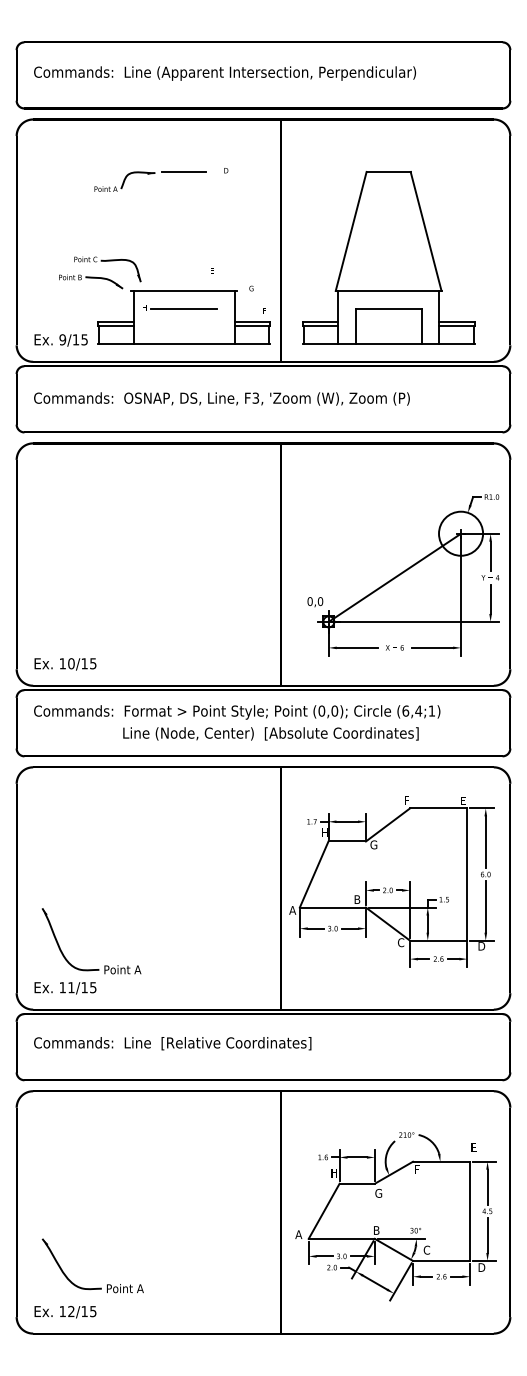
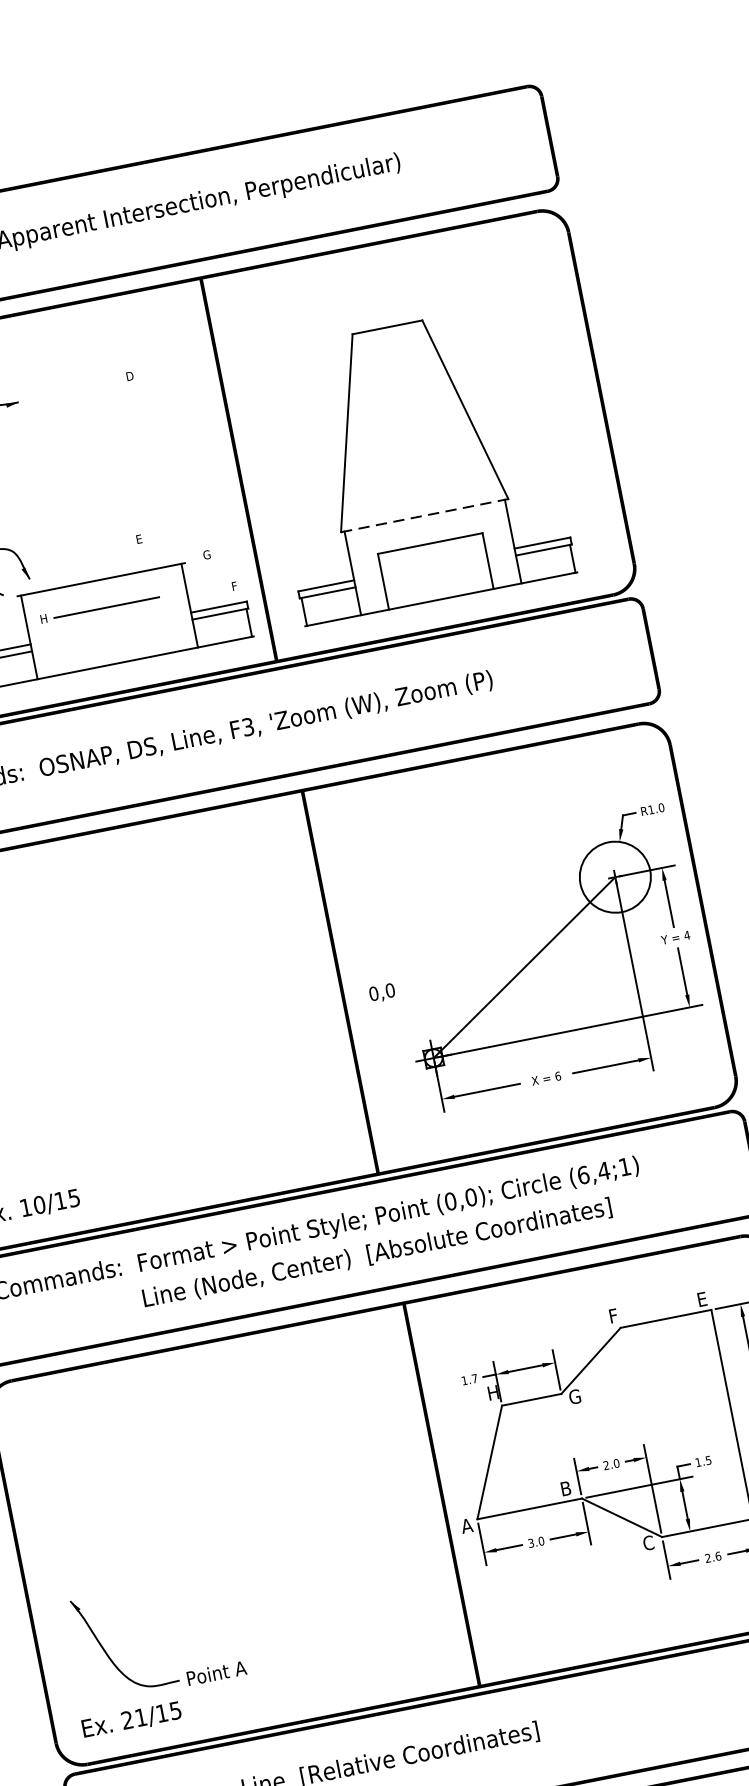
line: (184, 171) -> (64, 390), removed
line: (388, 290) -> (424, 515), solid -> dashed
text: (315, 602) -> (382, 993), moved
text: (62, 987) -> (126, 1720), 11/15 -> 21/15

